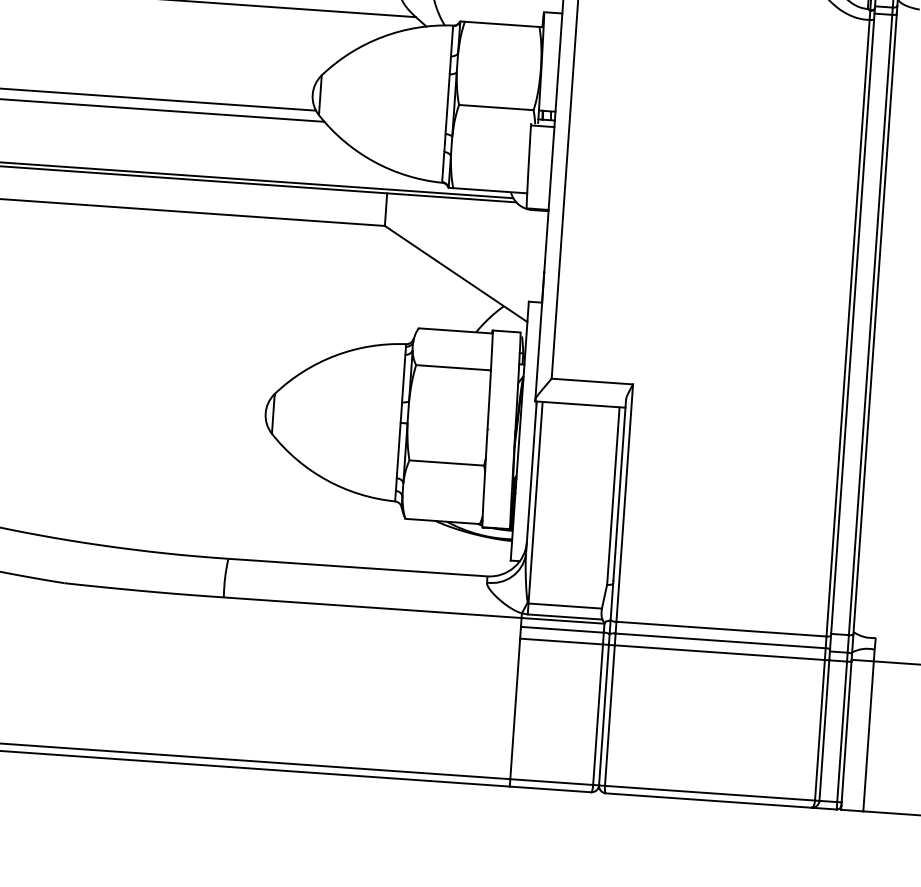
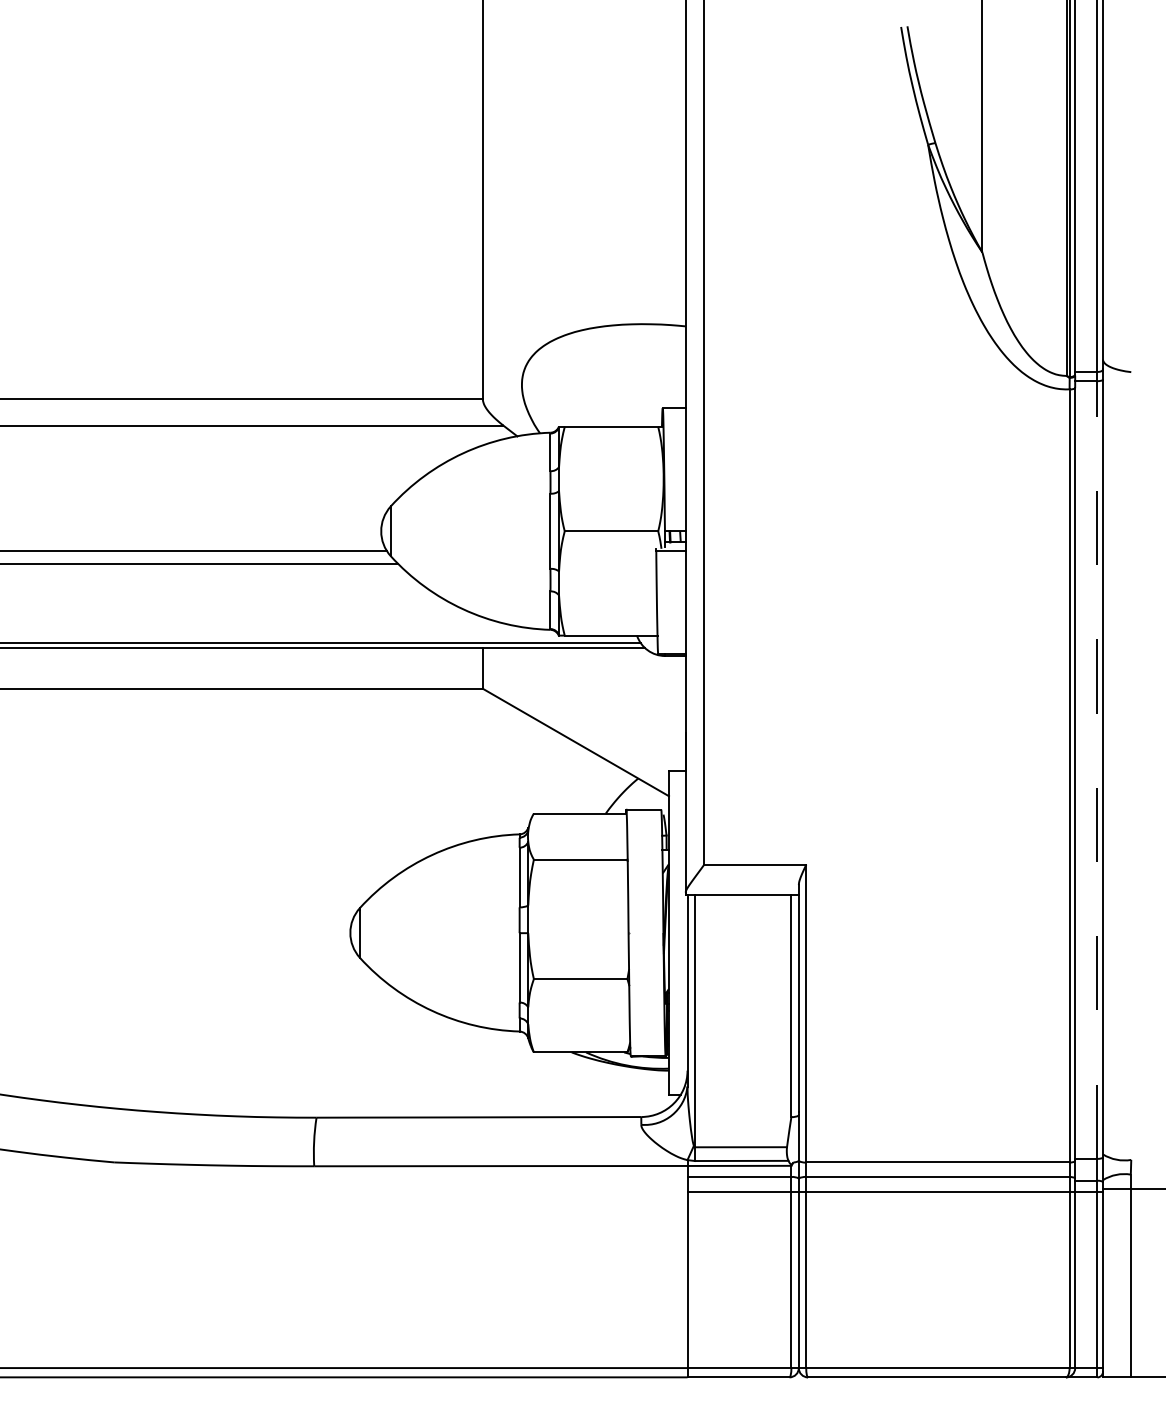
line: (870, 324) -> (1097, 769), solid -> dashed

